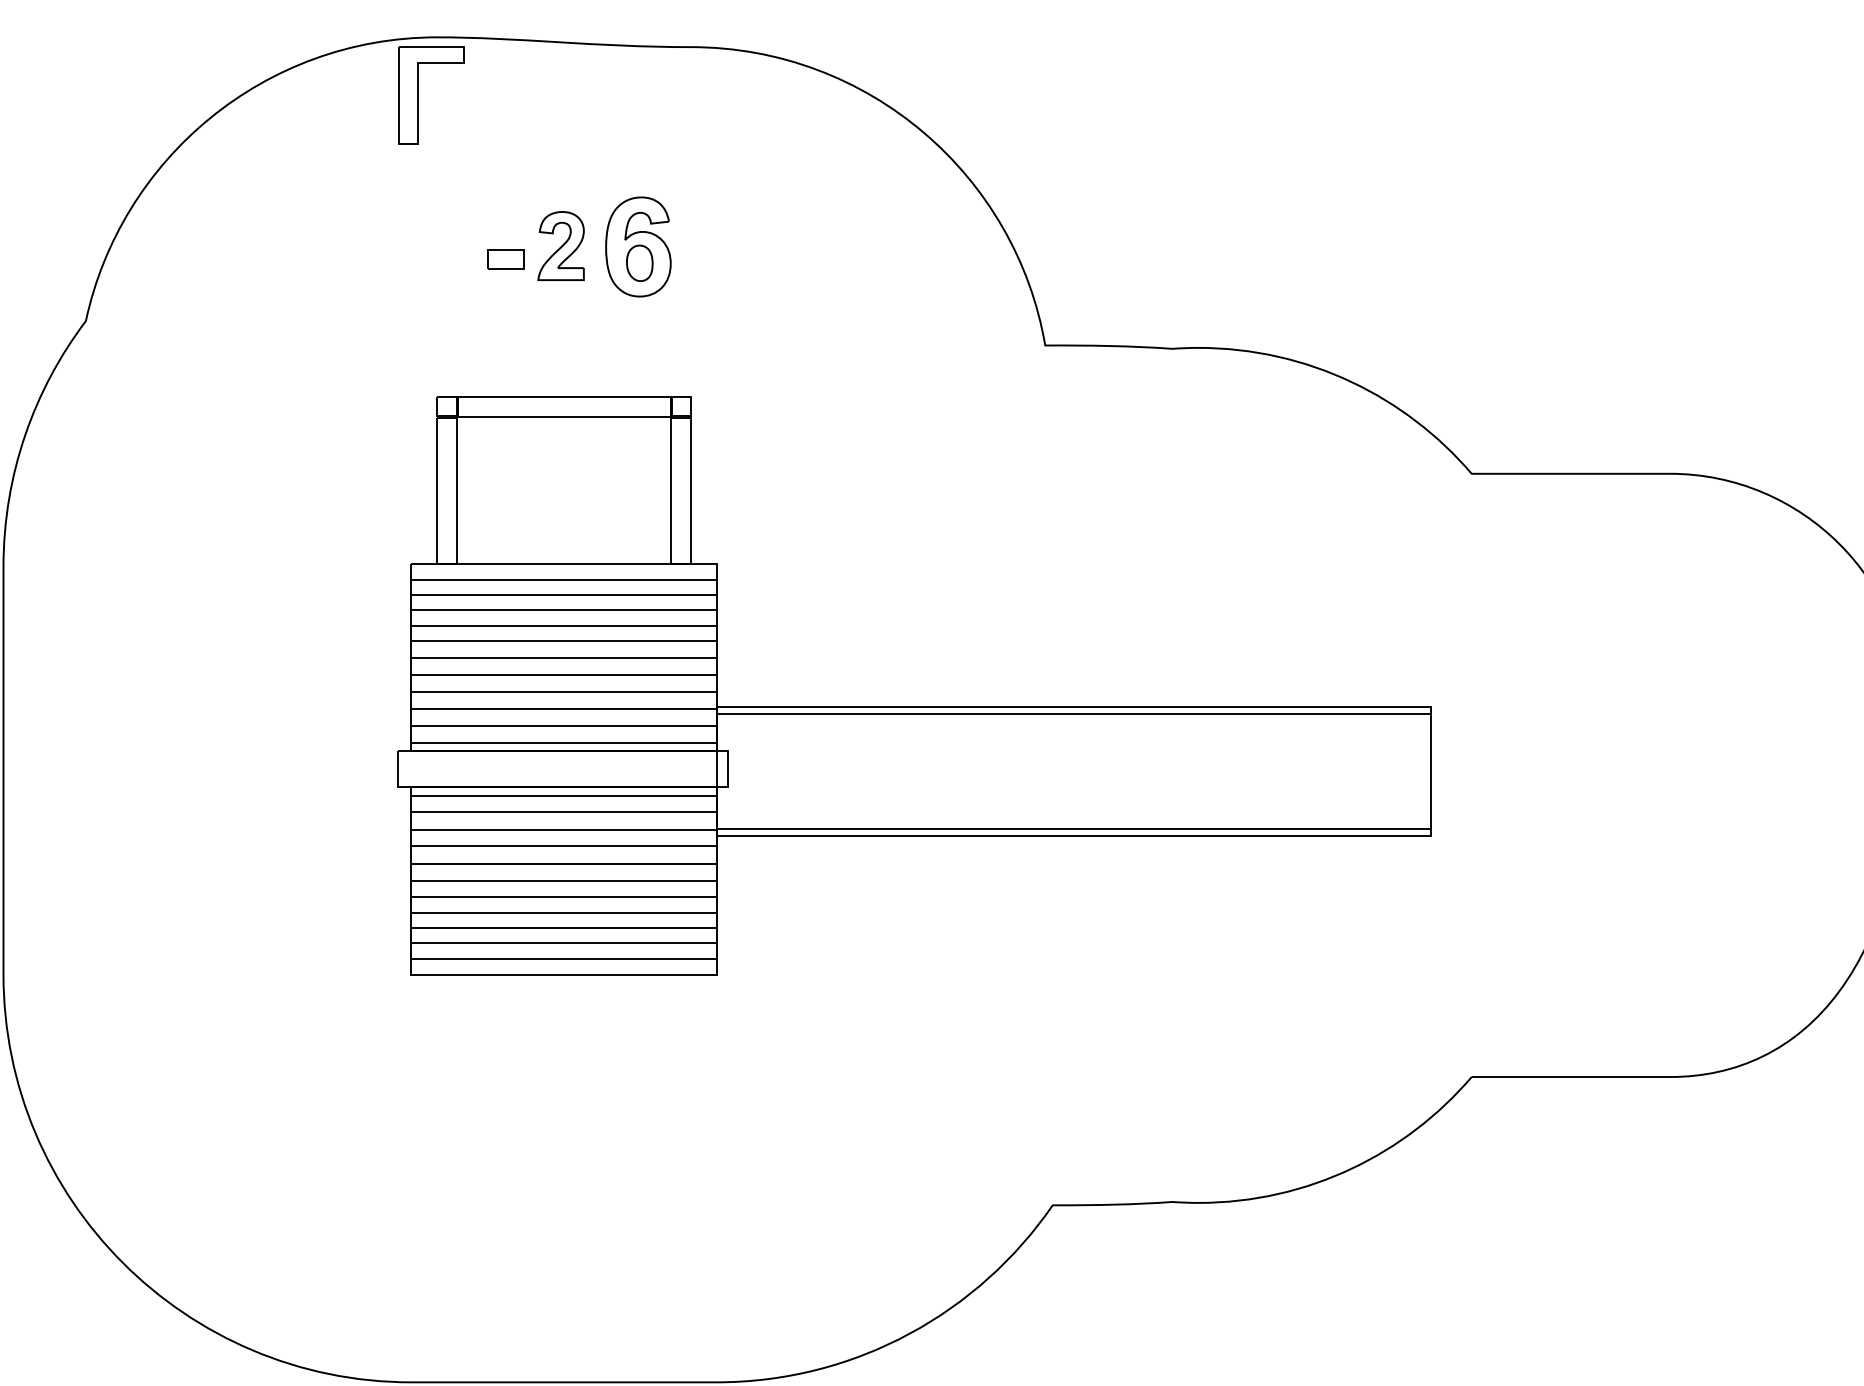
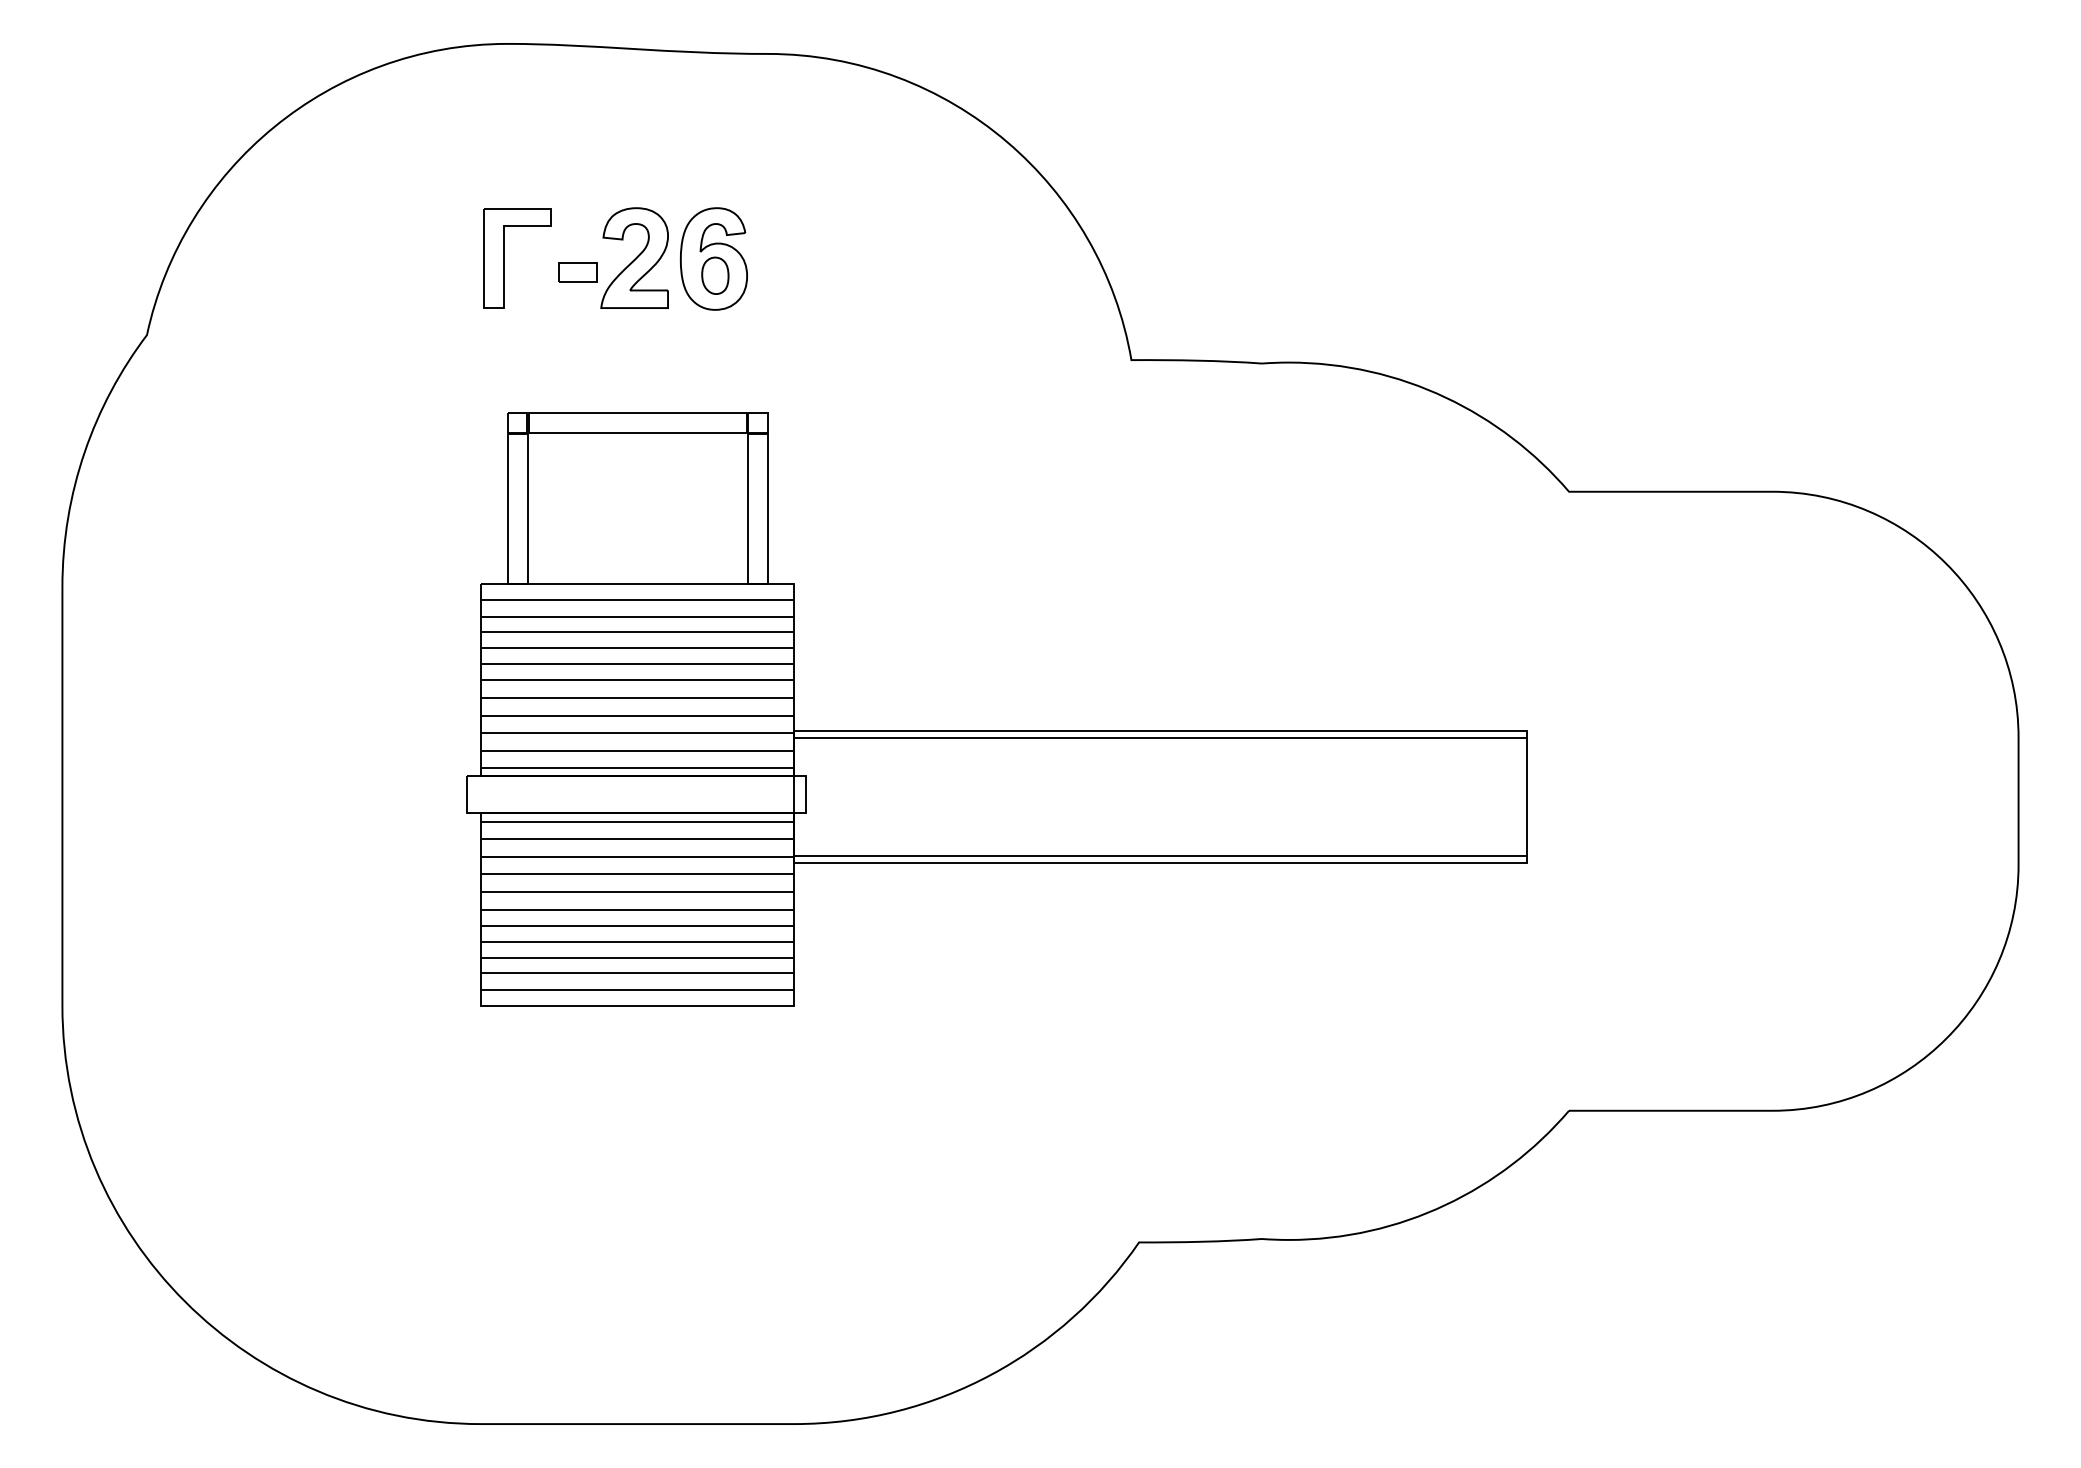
part: (418, 95) -> (504, 258), moved
part: (560, 245) -> (634, 257), size x1.43

